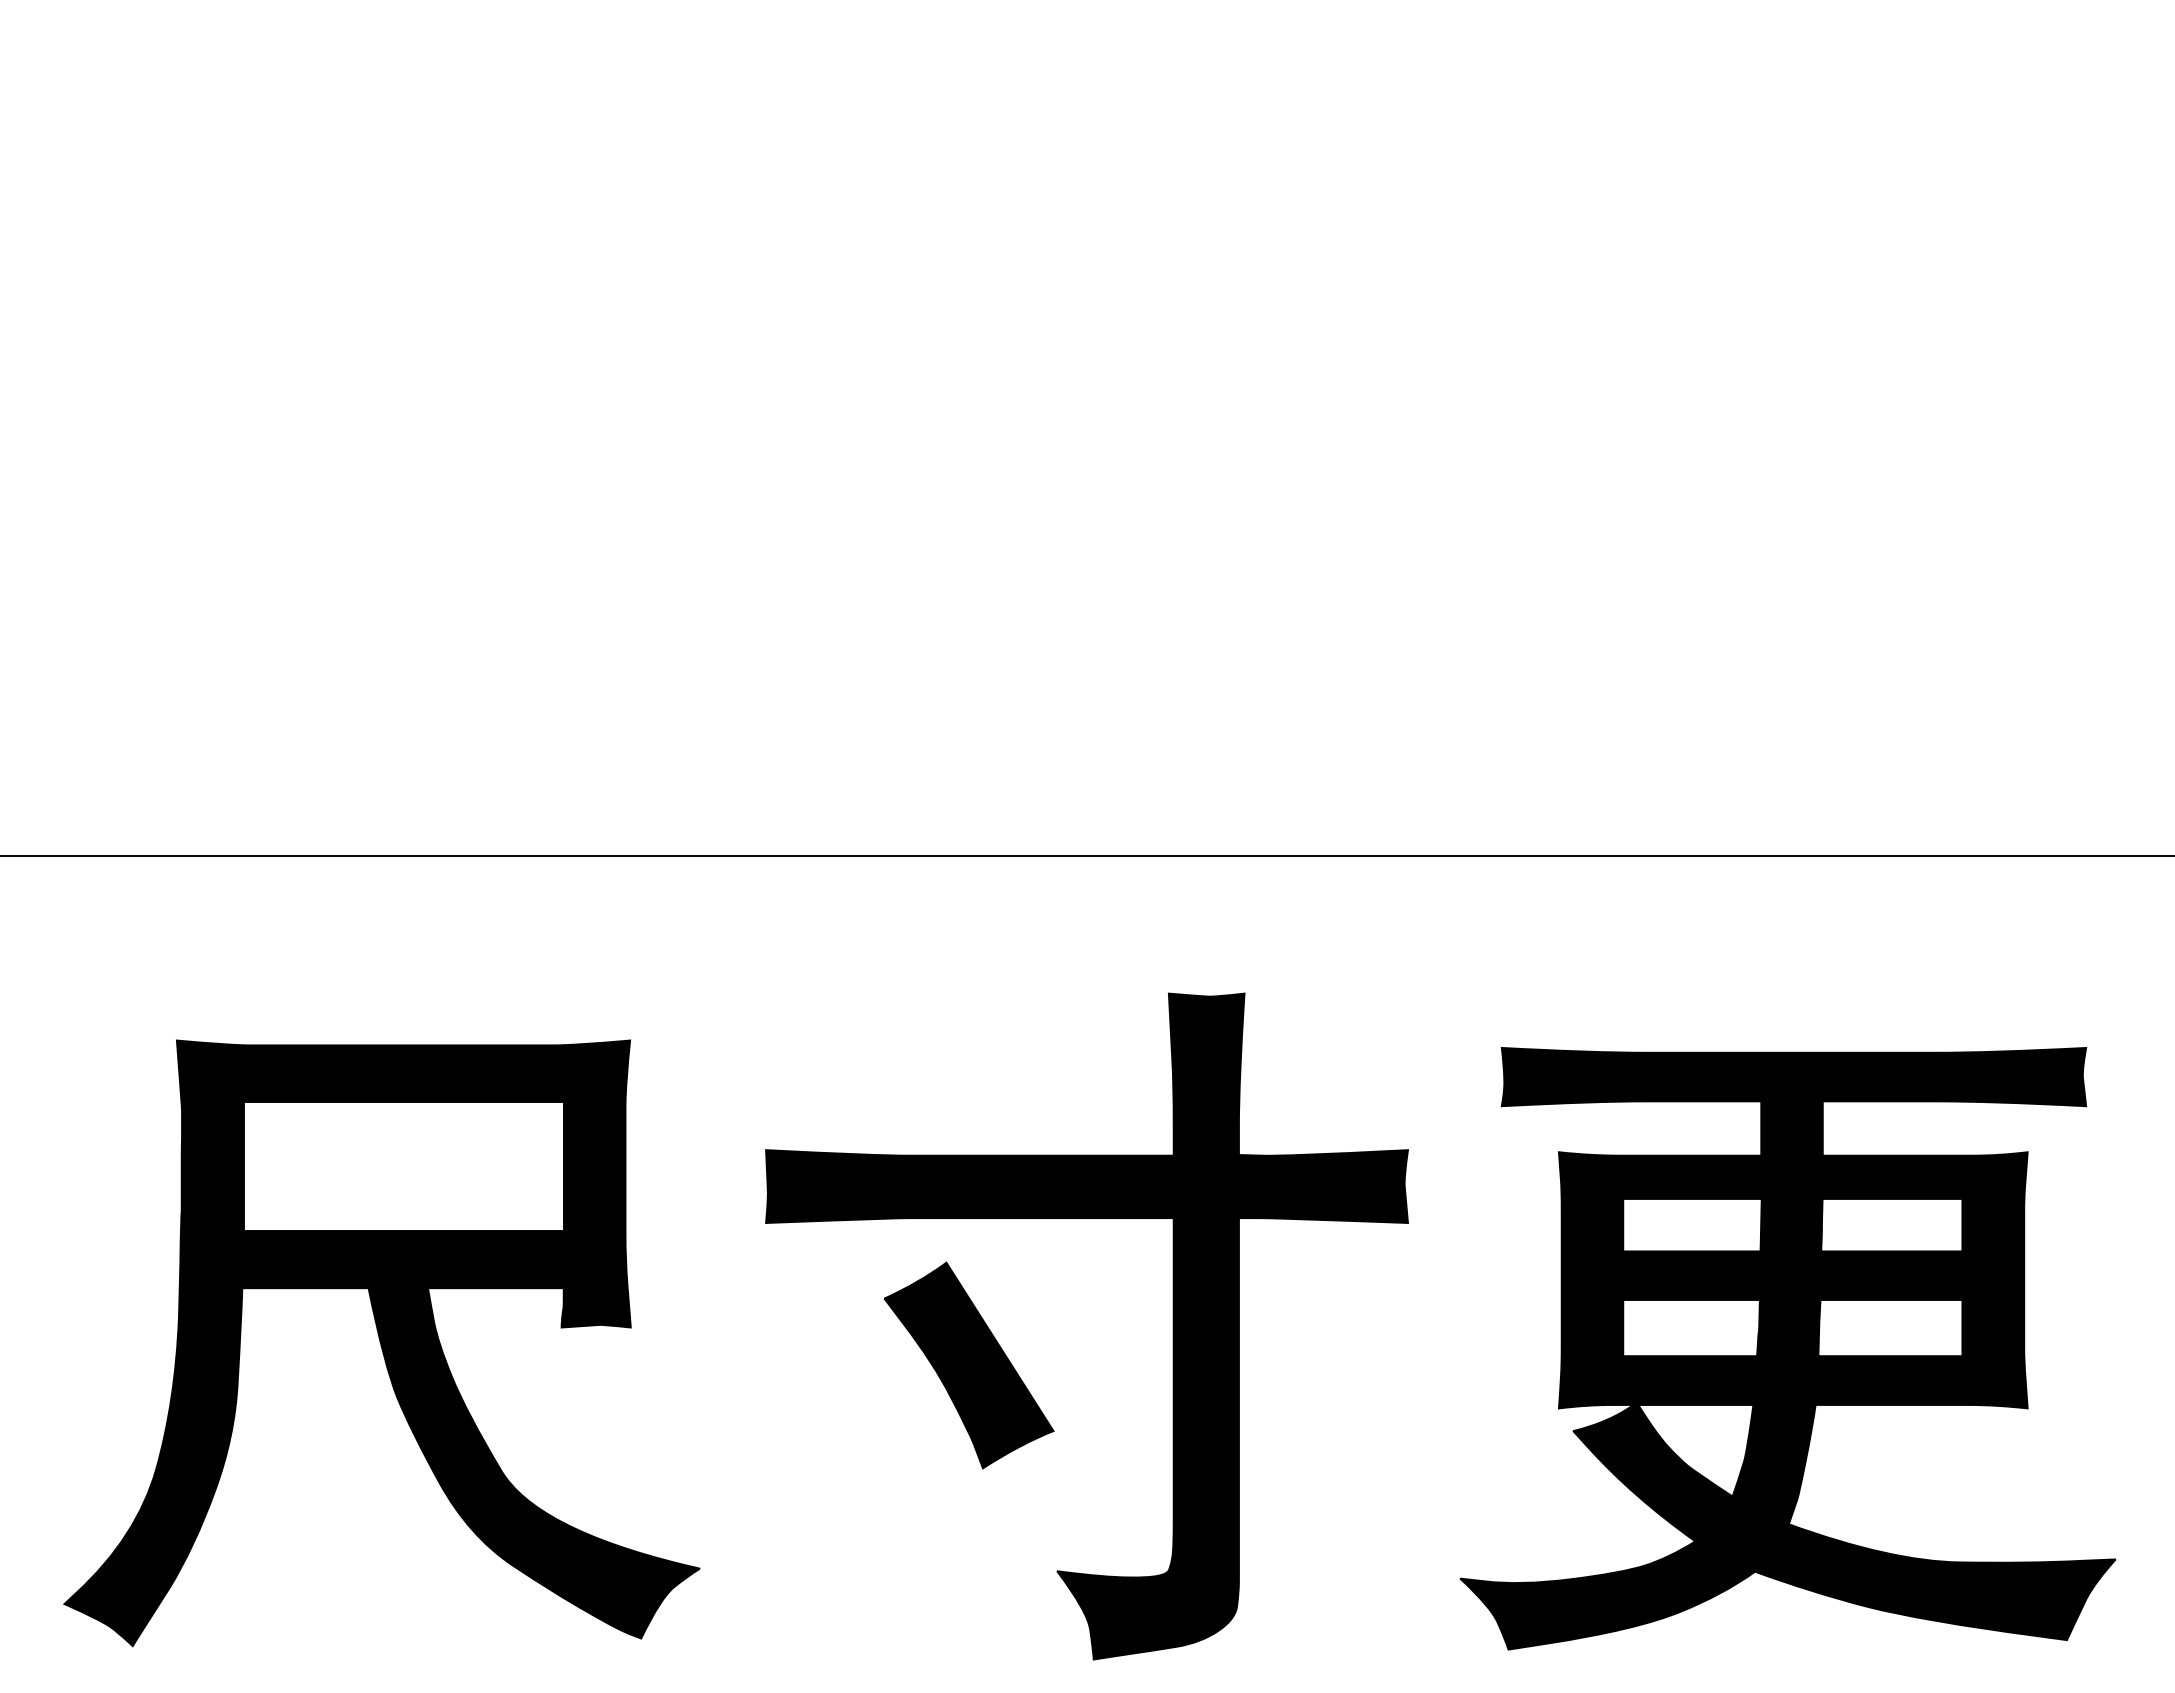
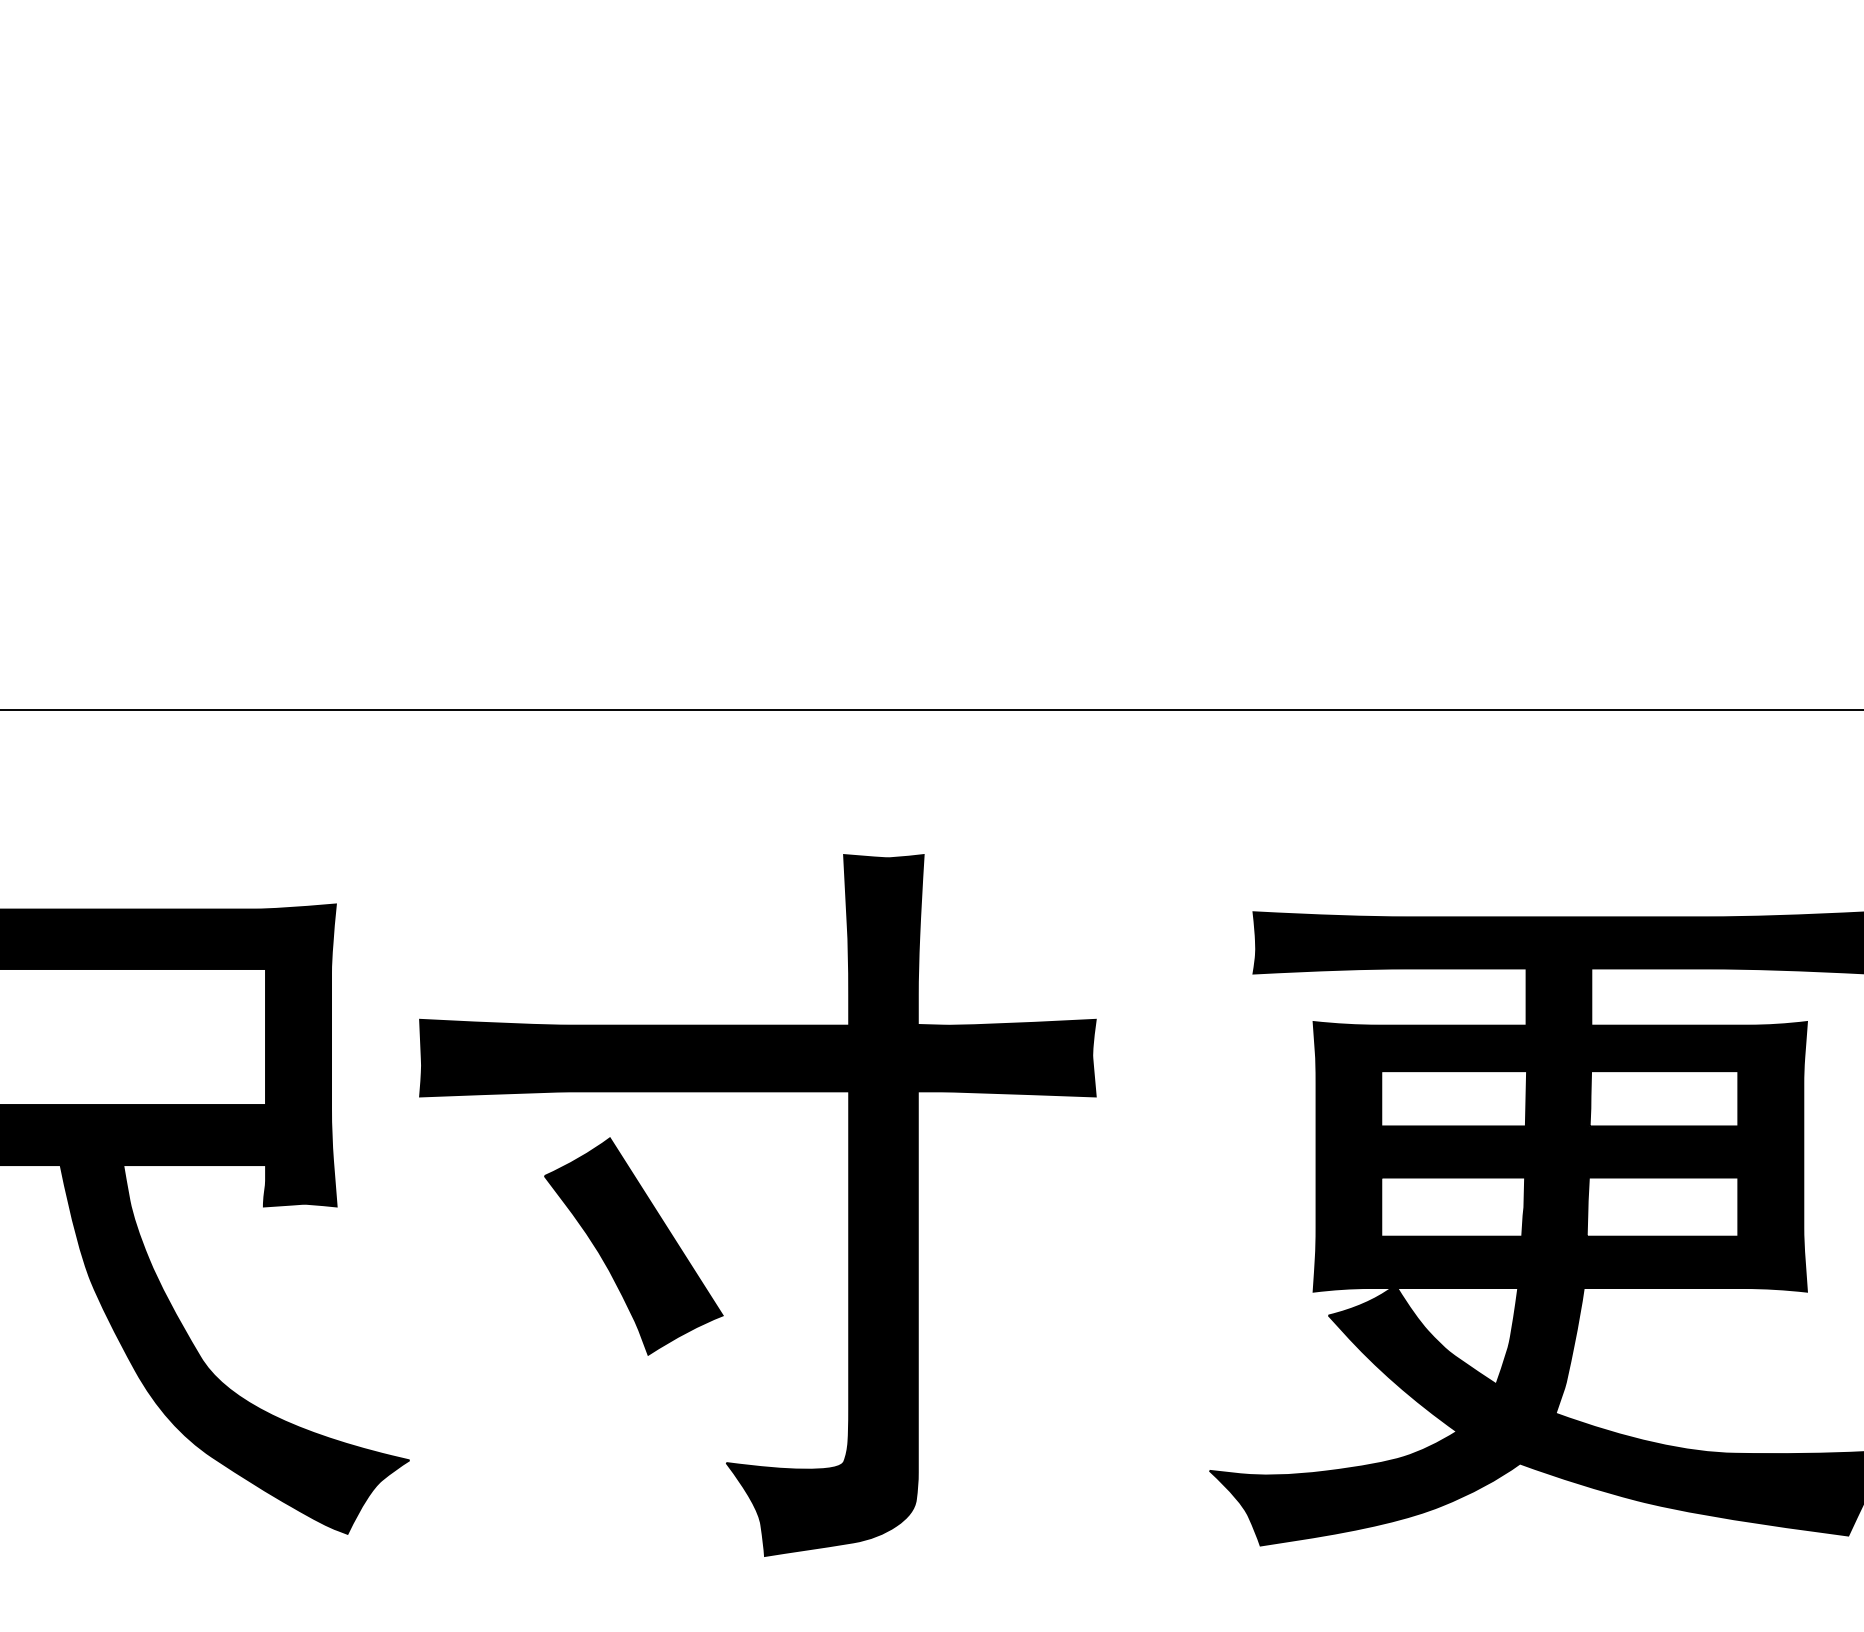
part: (1016, 1370) -> (683, 1251), moved

